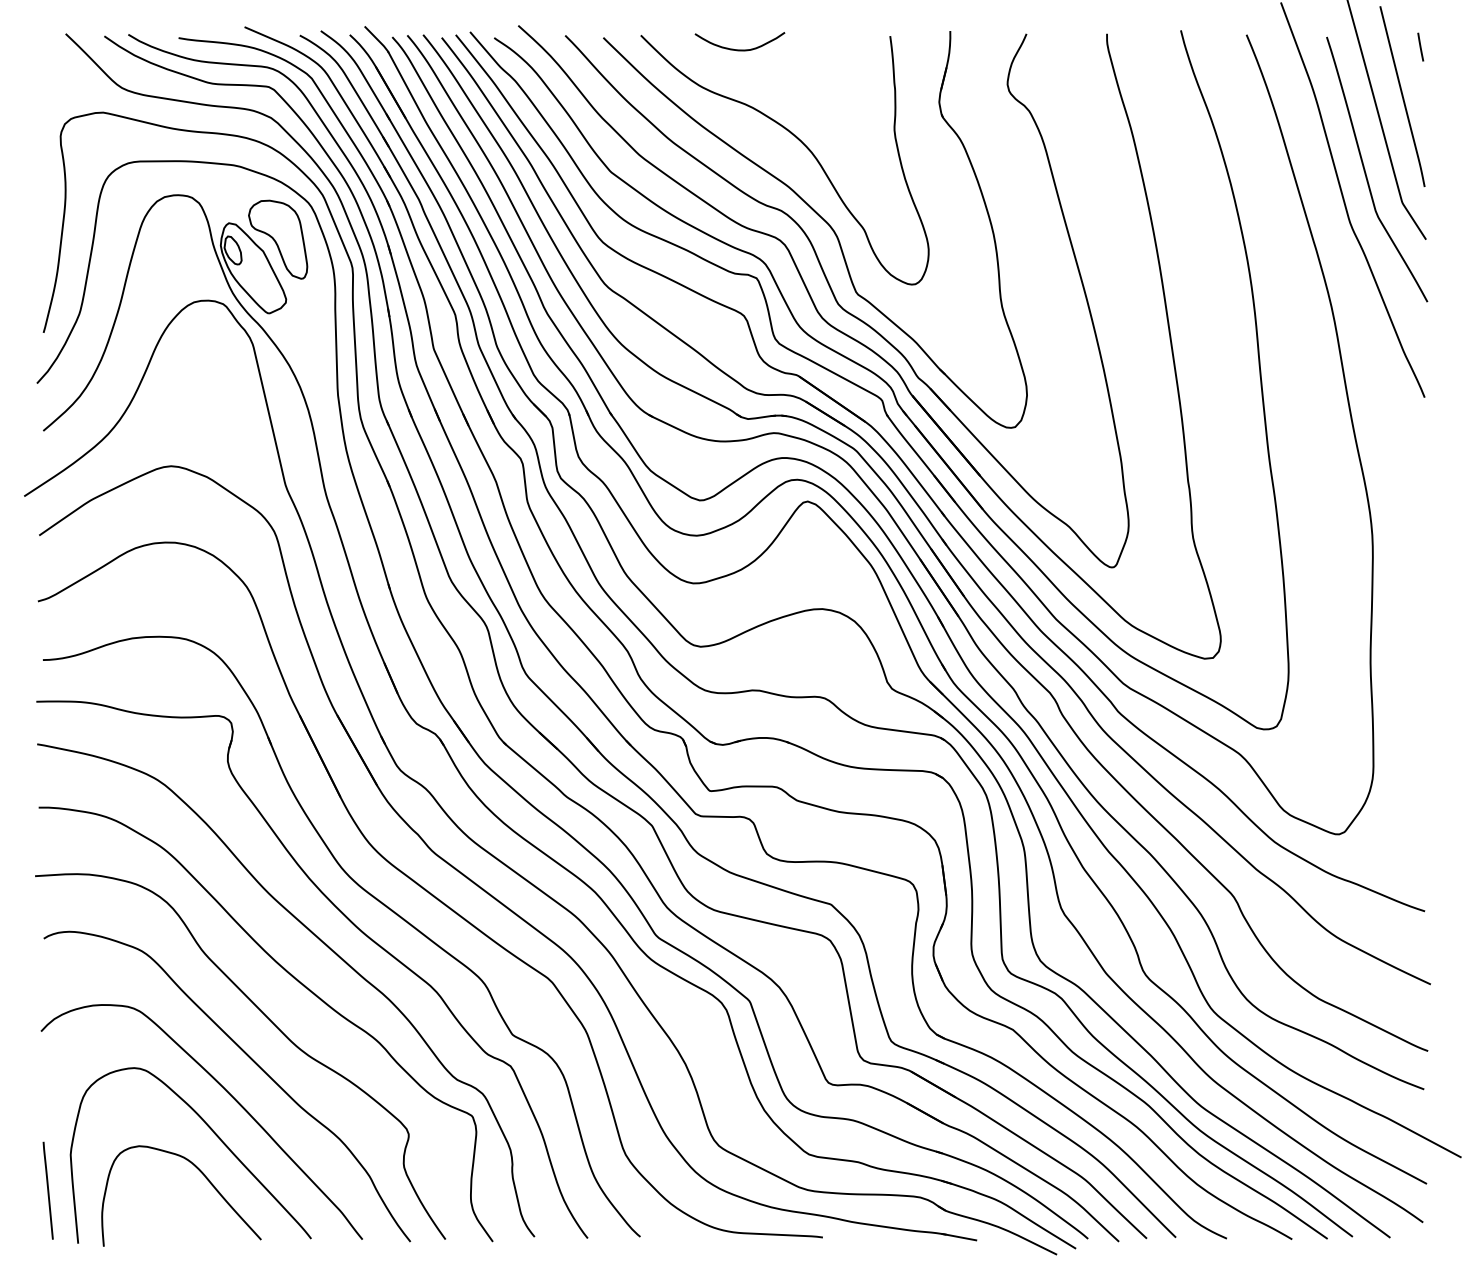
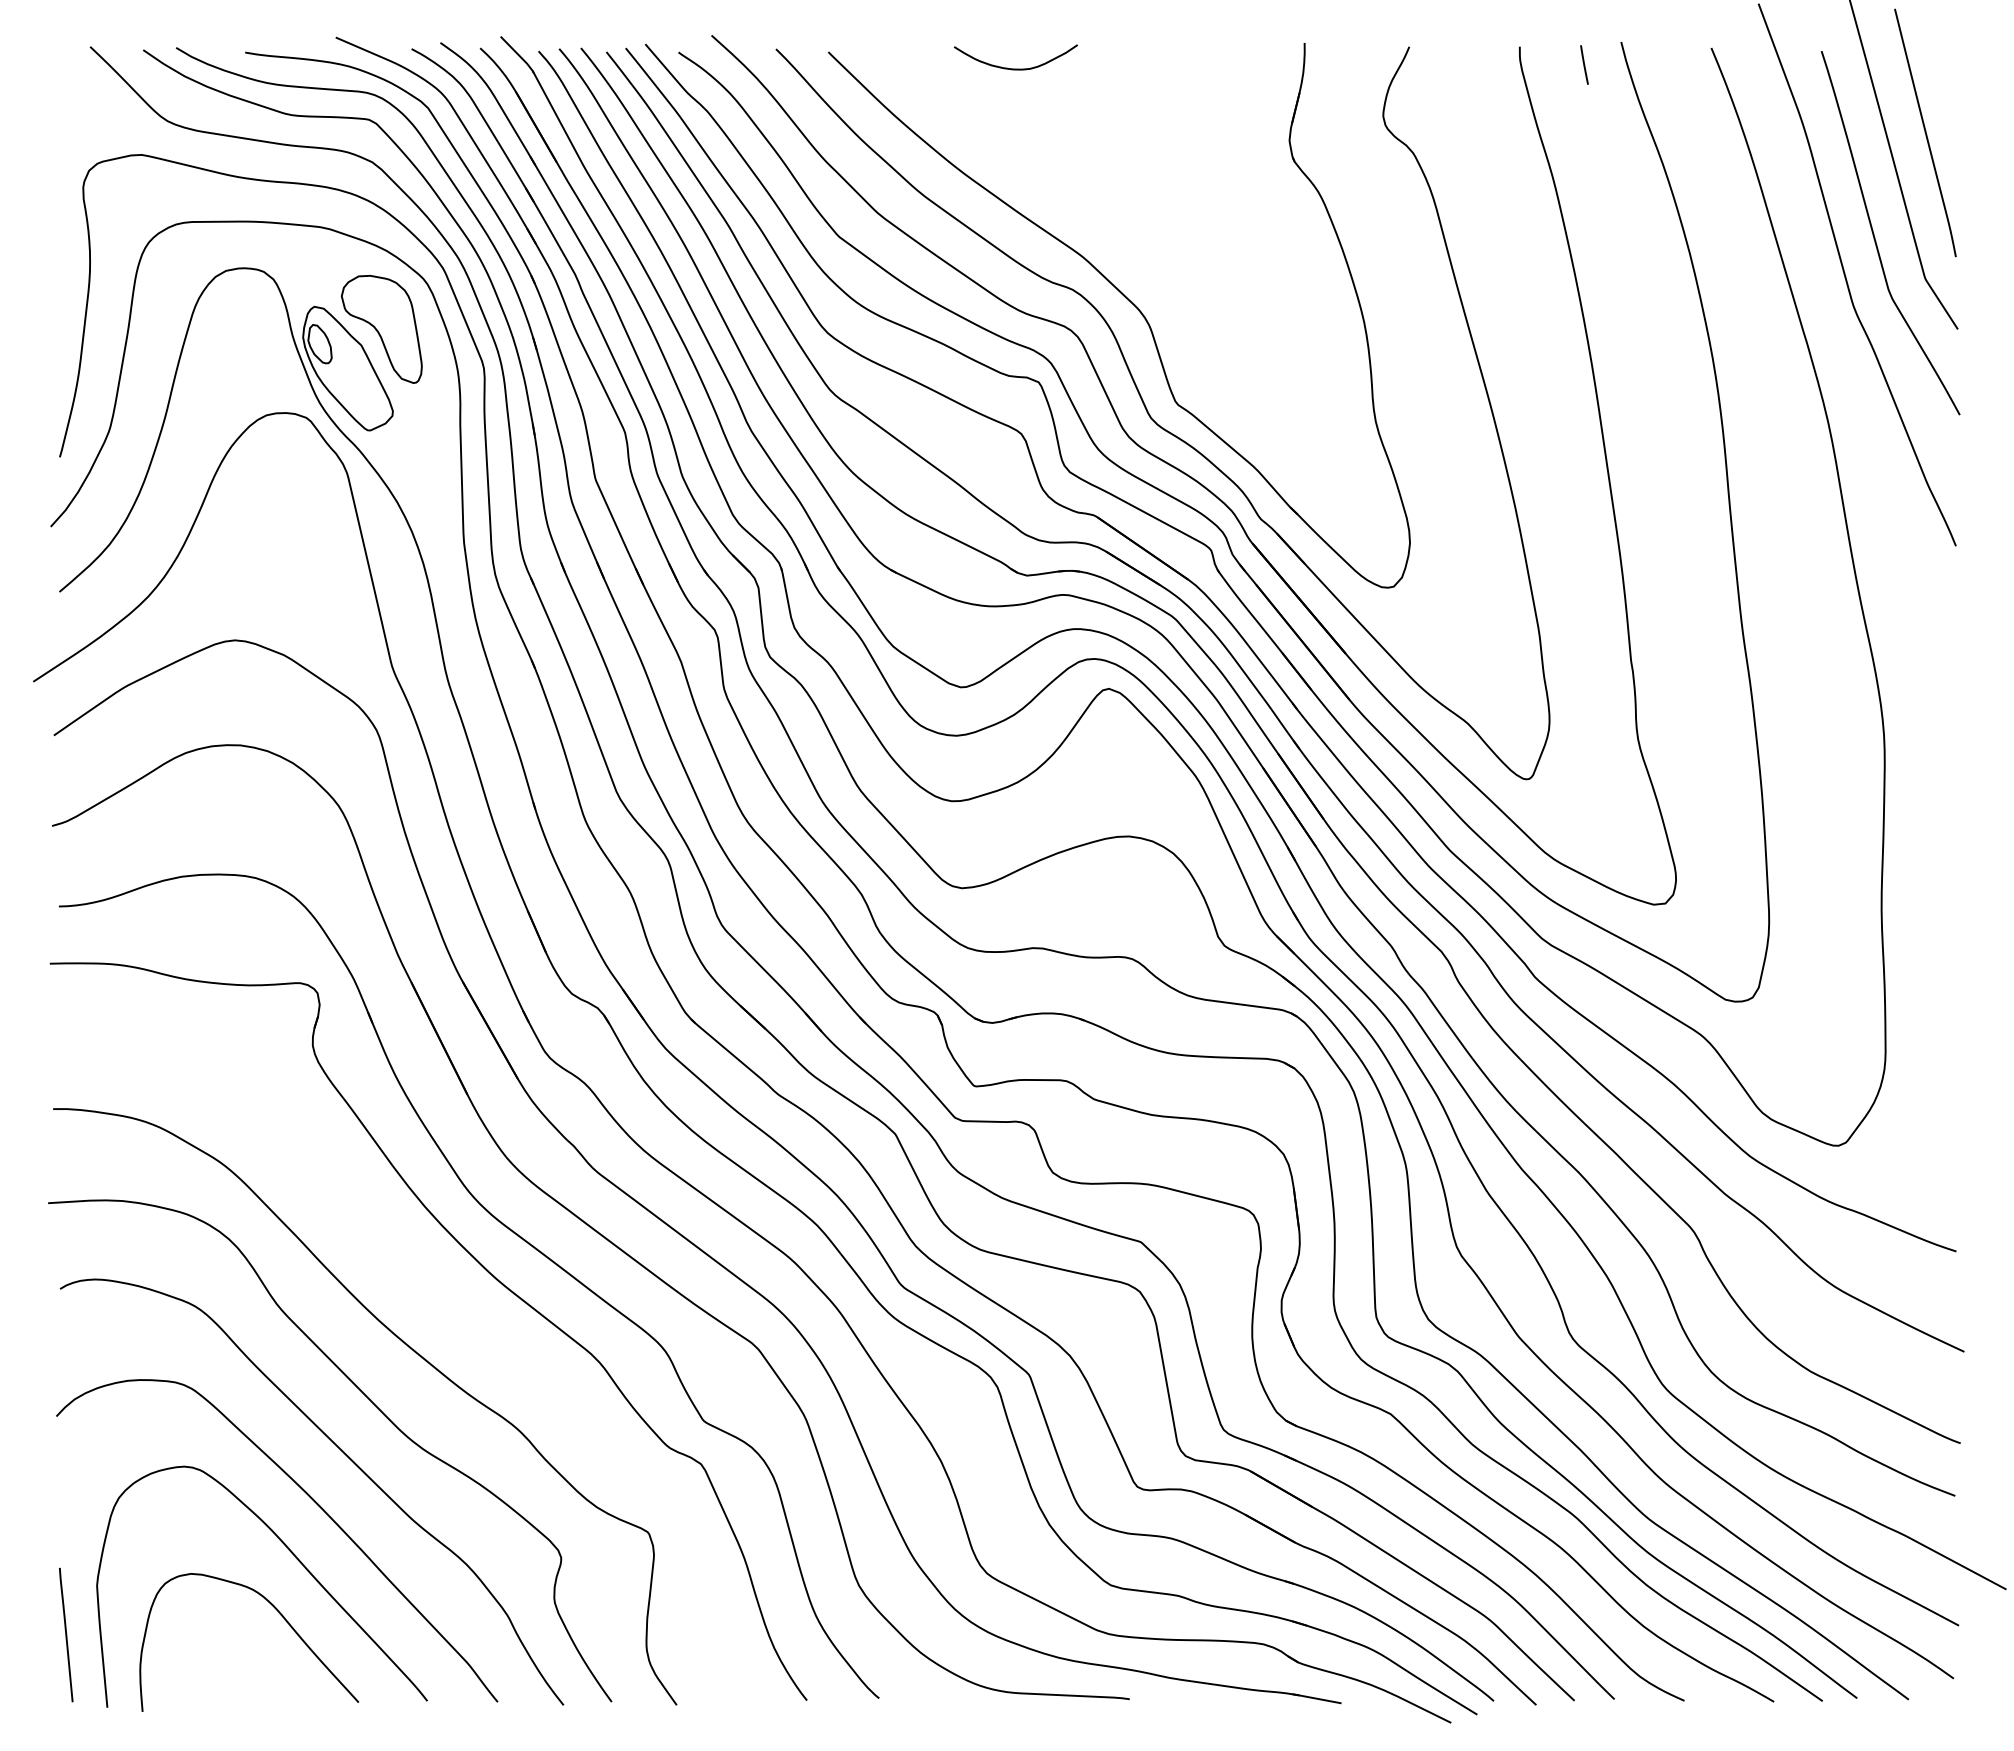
line: (1420, 46) -> (1584, 64), moved
curve: (801, 142) -> (1100, 196), removed
curve: (323, 943) -> (443, 1295), removed

